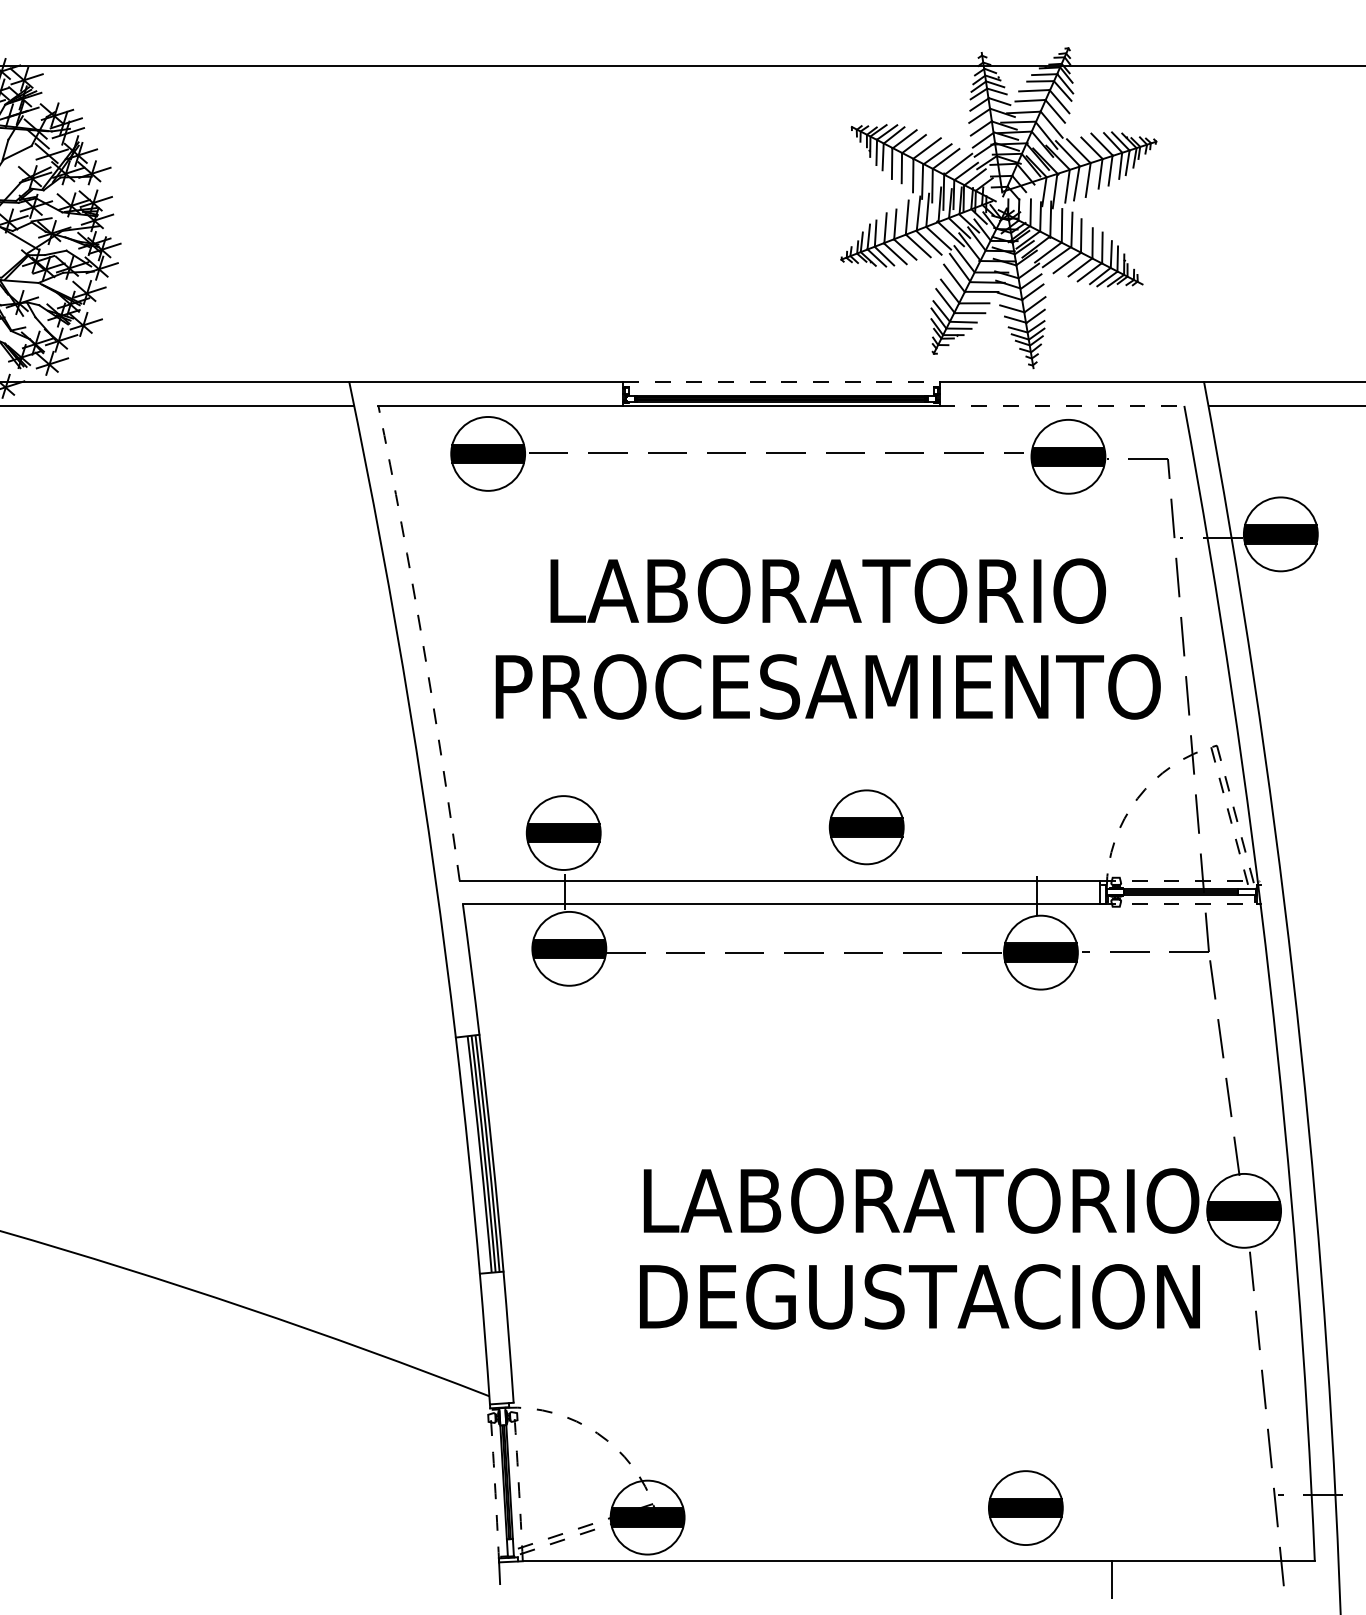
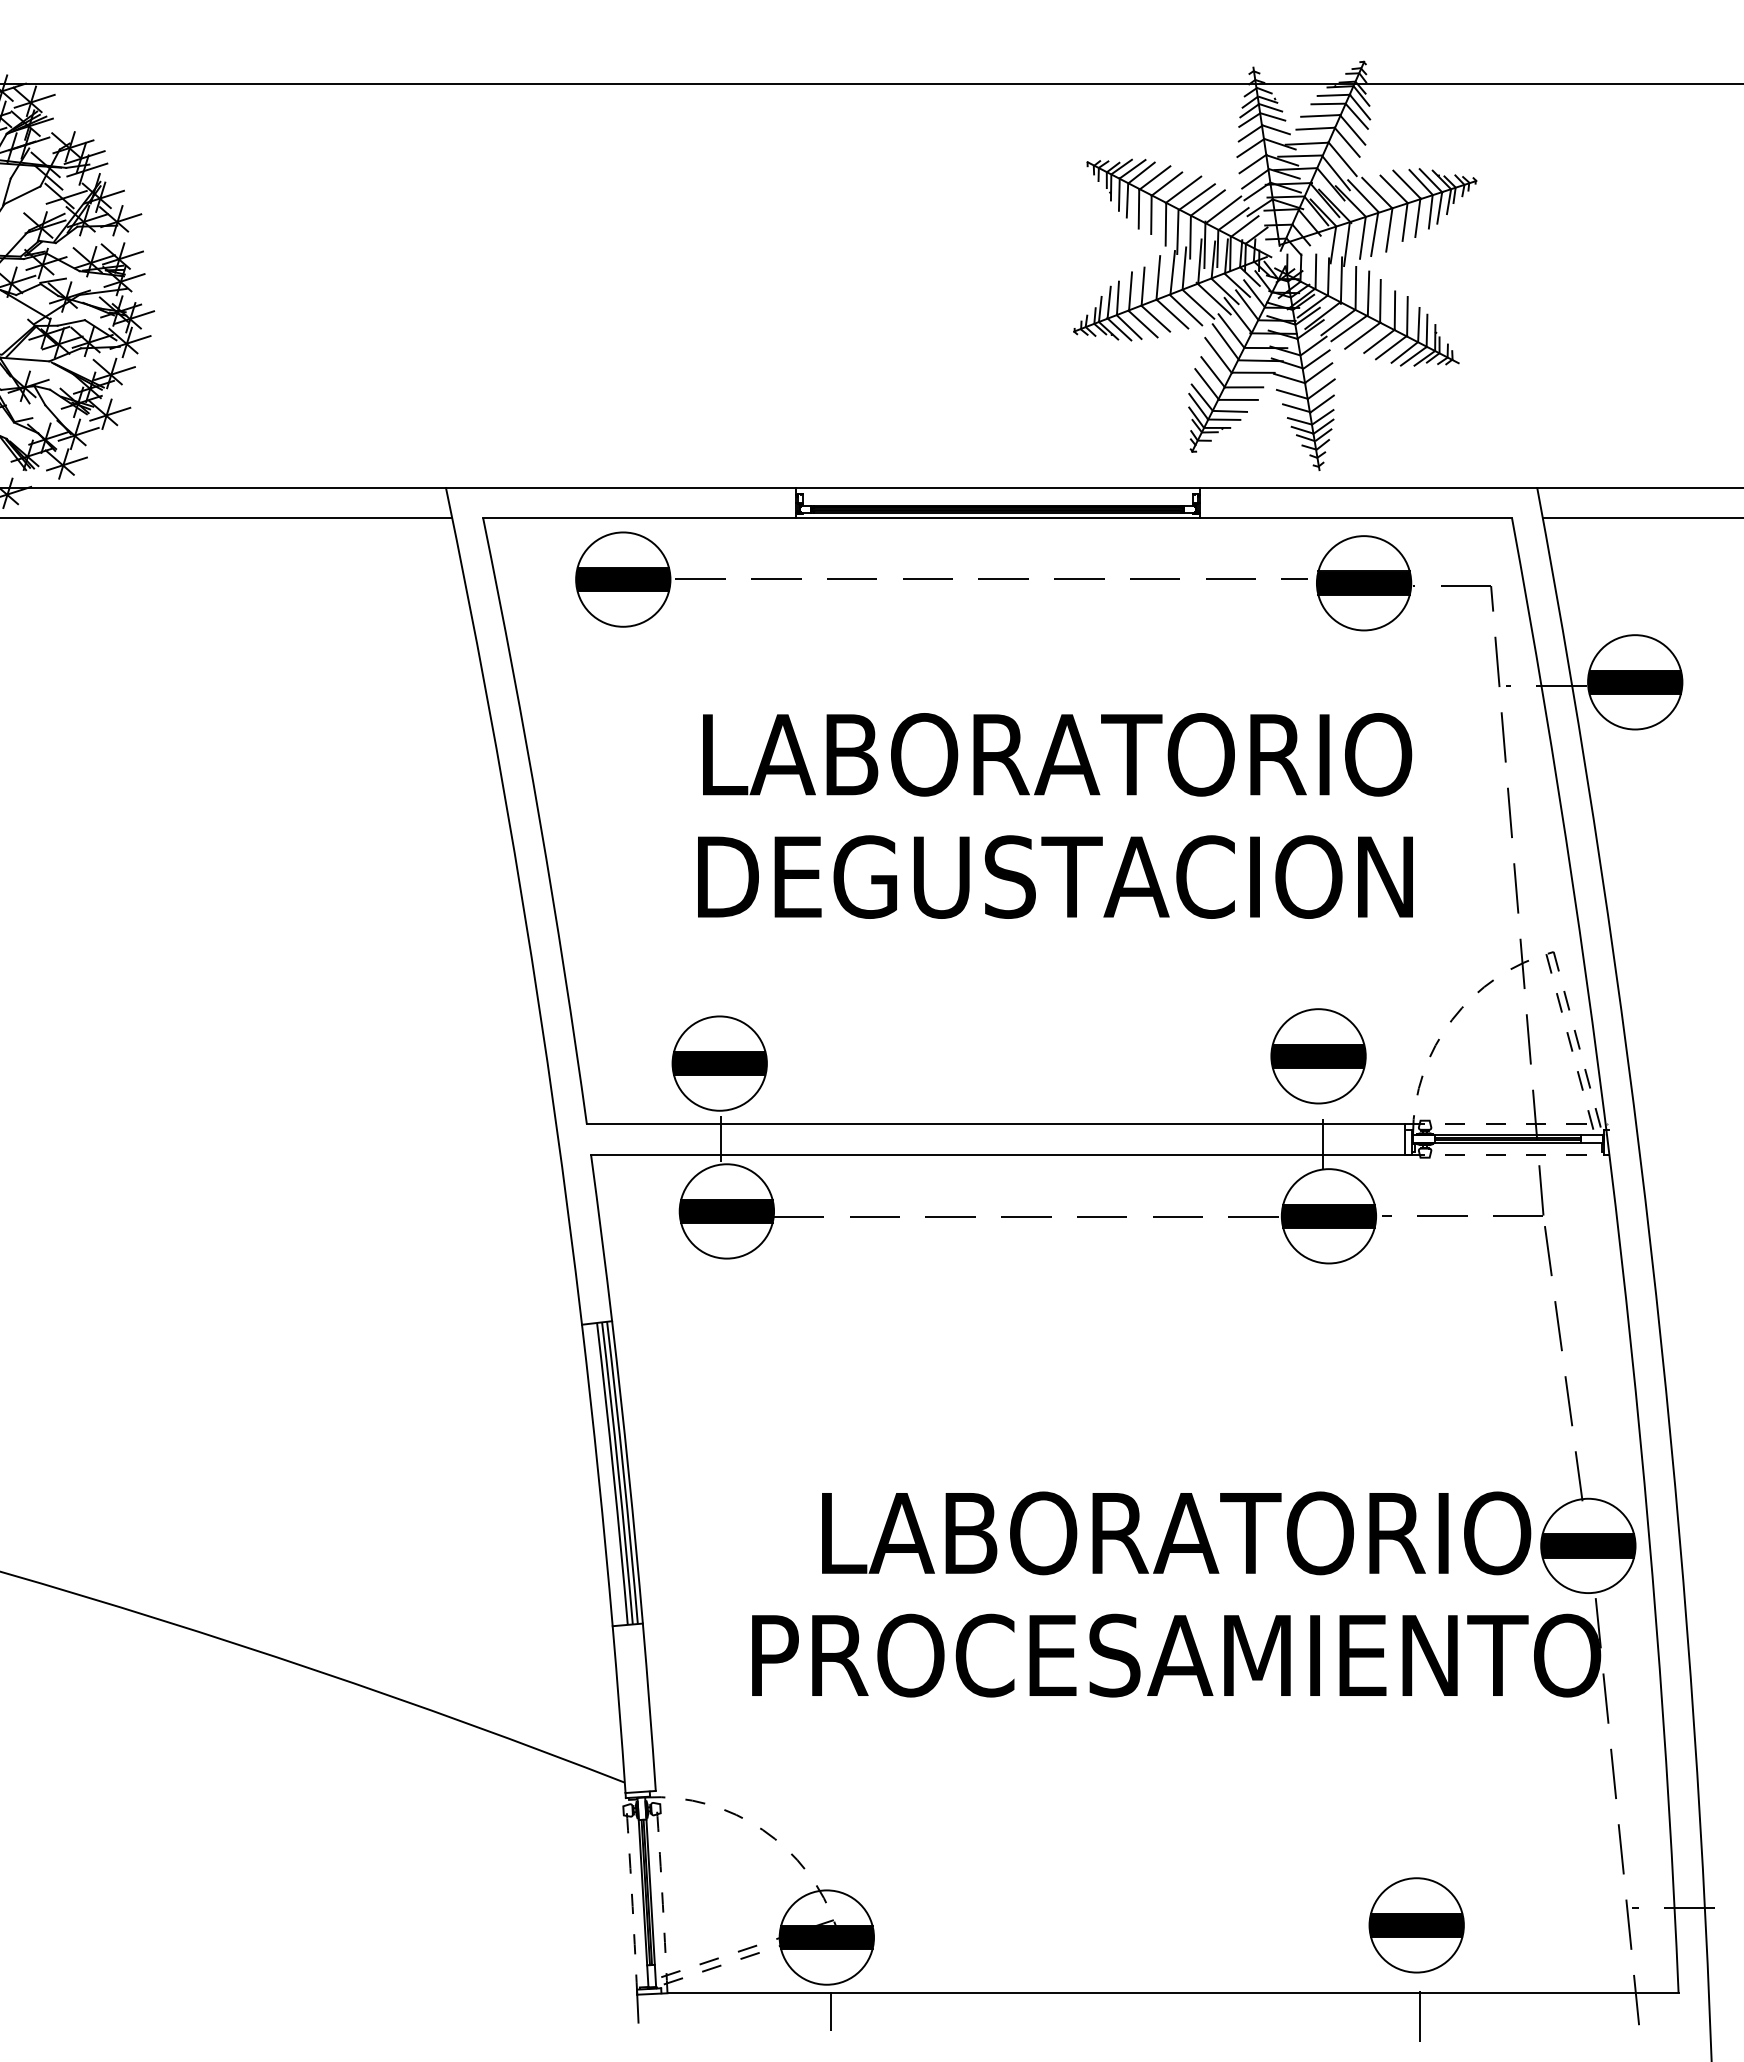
line: (782, 382) -> (998, 488), dashed -> solid
line: (1062, 406) -> (1356, 518), dashed -> solid
arc: (422, 642) -> (539, 820), dashed -> solid
text: (828, 686) -> (1057, 876), PROCESAMIENTO -> DEGUSTACION
part: (866, 827) -> (1318, 1056), moved
text: (921, 1296) -> (1176, 1655), DEGUSTACION -> PROCESAMIENTO
part: (1025, 1508) -> (1416, 1925), moved
line: (650, 1575) -> (830, 2011), added

